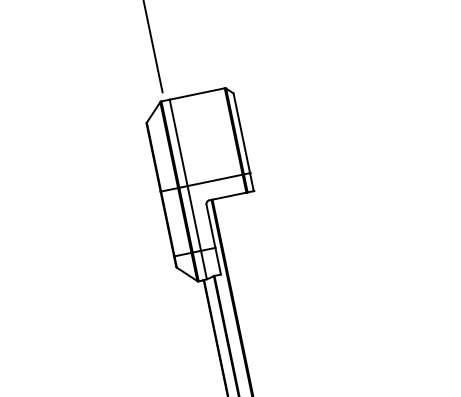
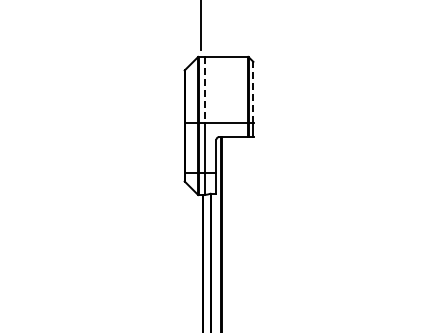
line: (241, 133) -> (253, 92), solid -> dashed
line: (179, 143) -> (205, 90), solid -> dashed

